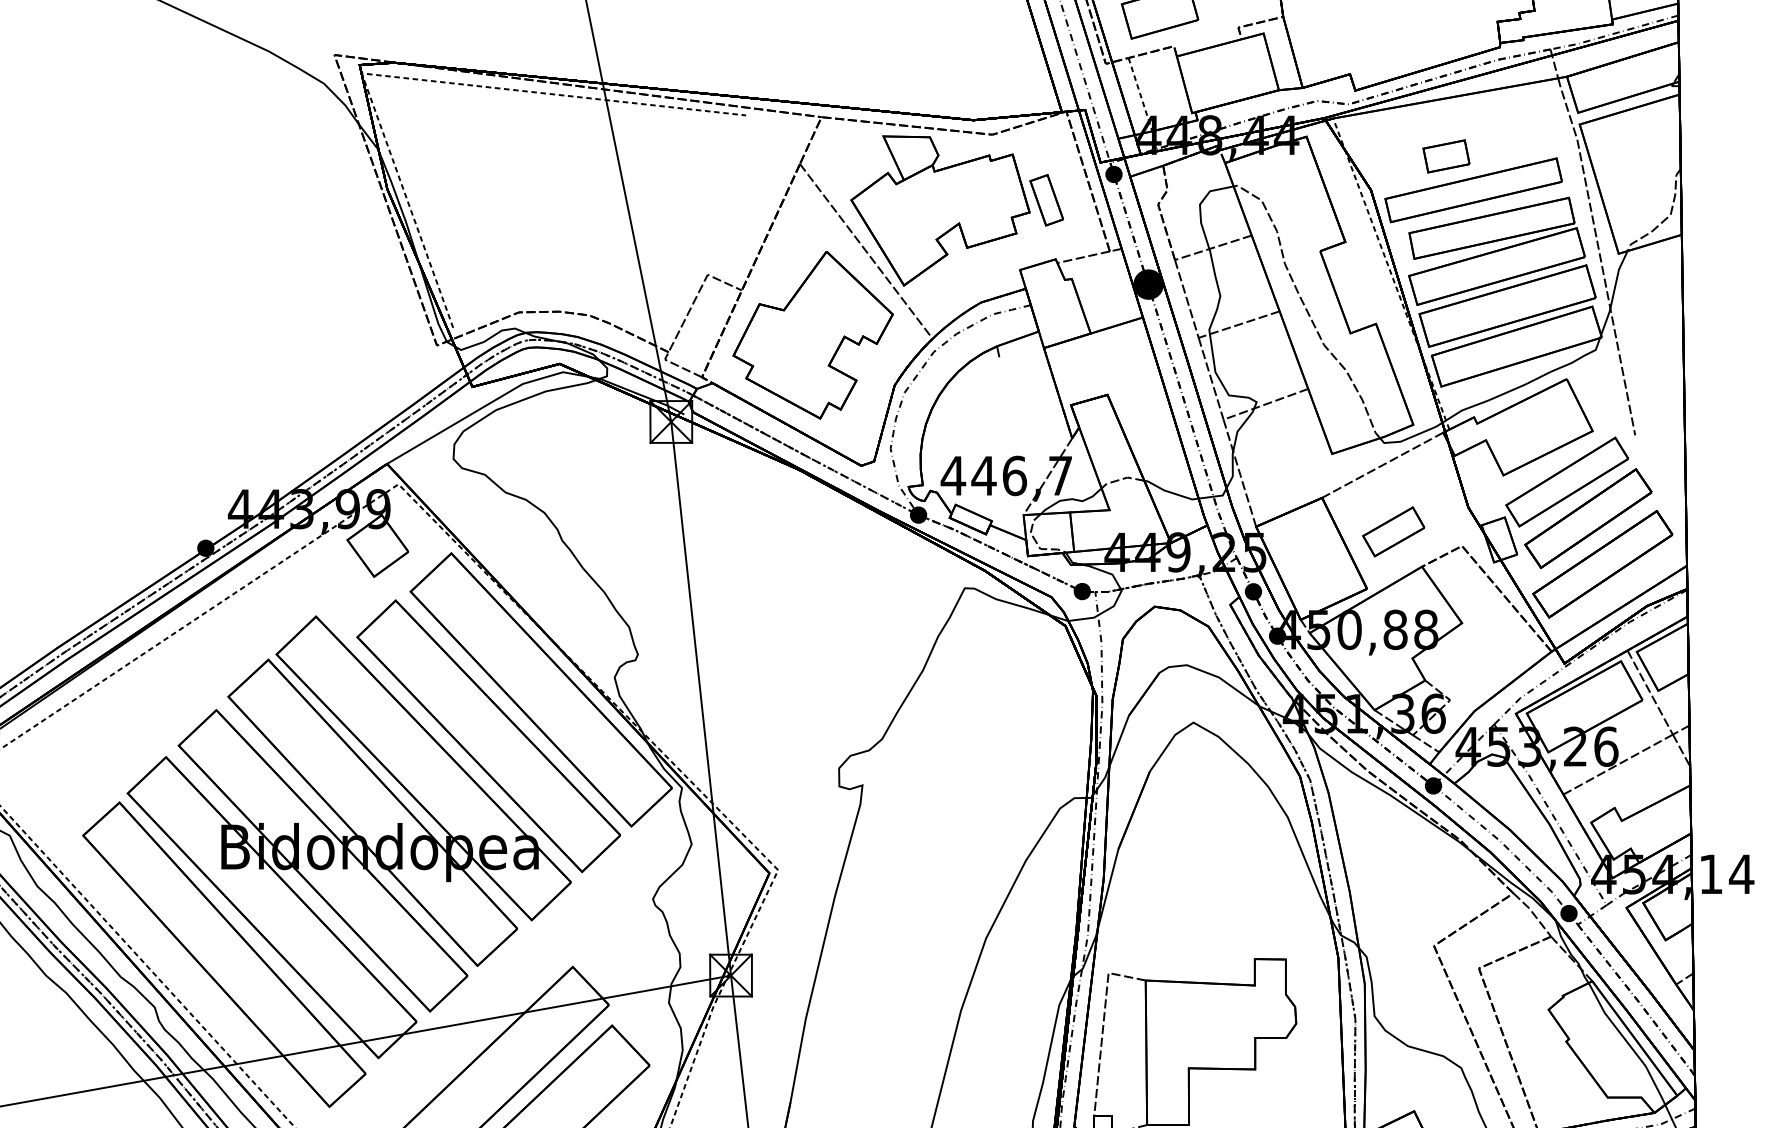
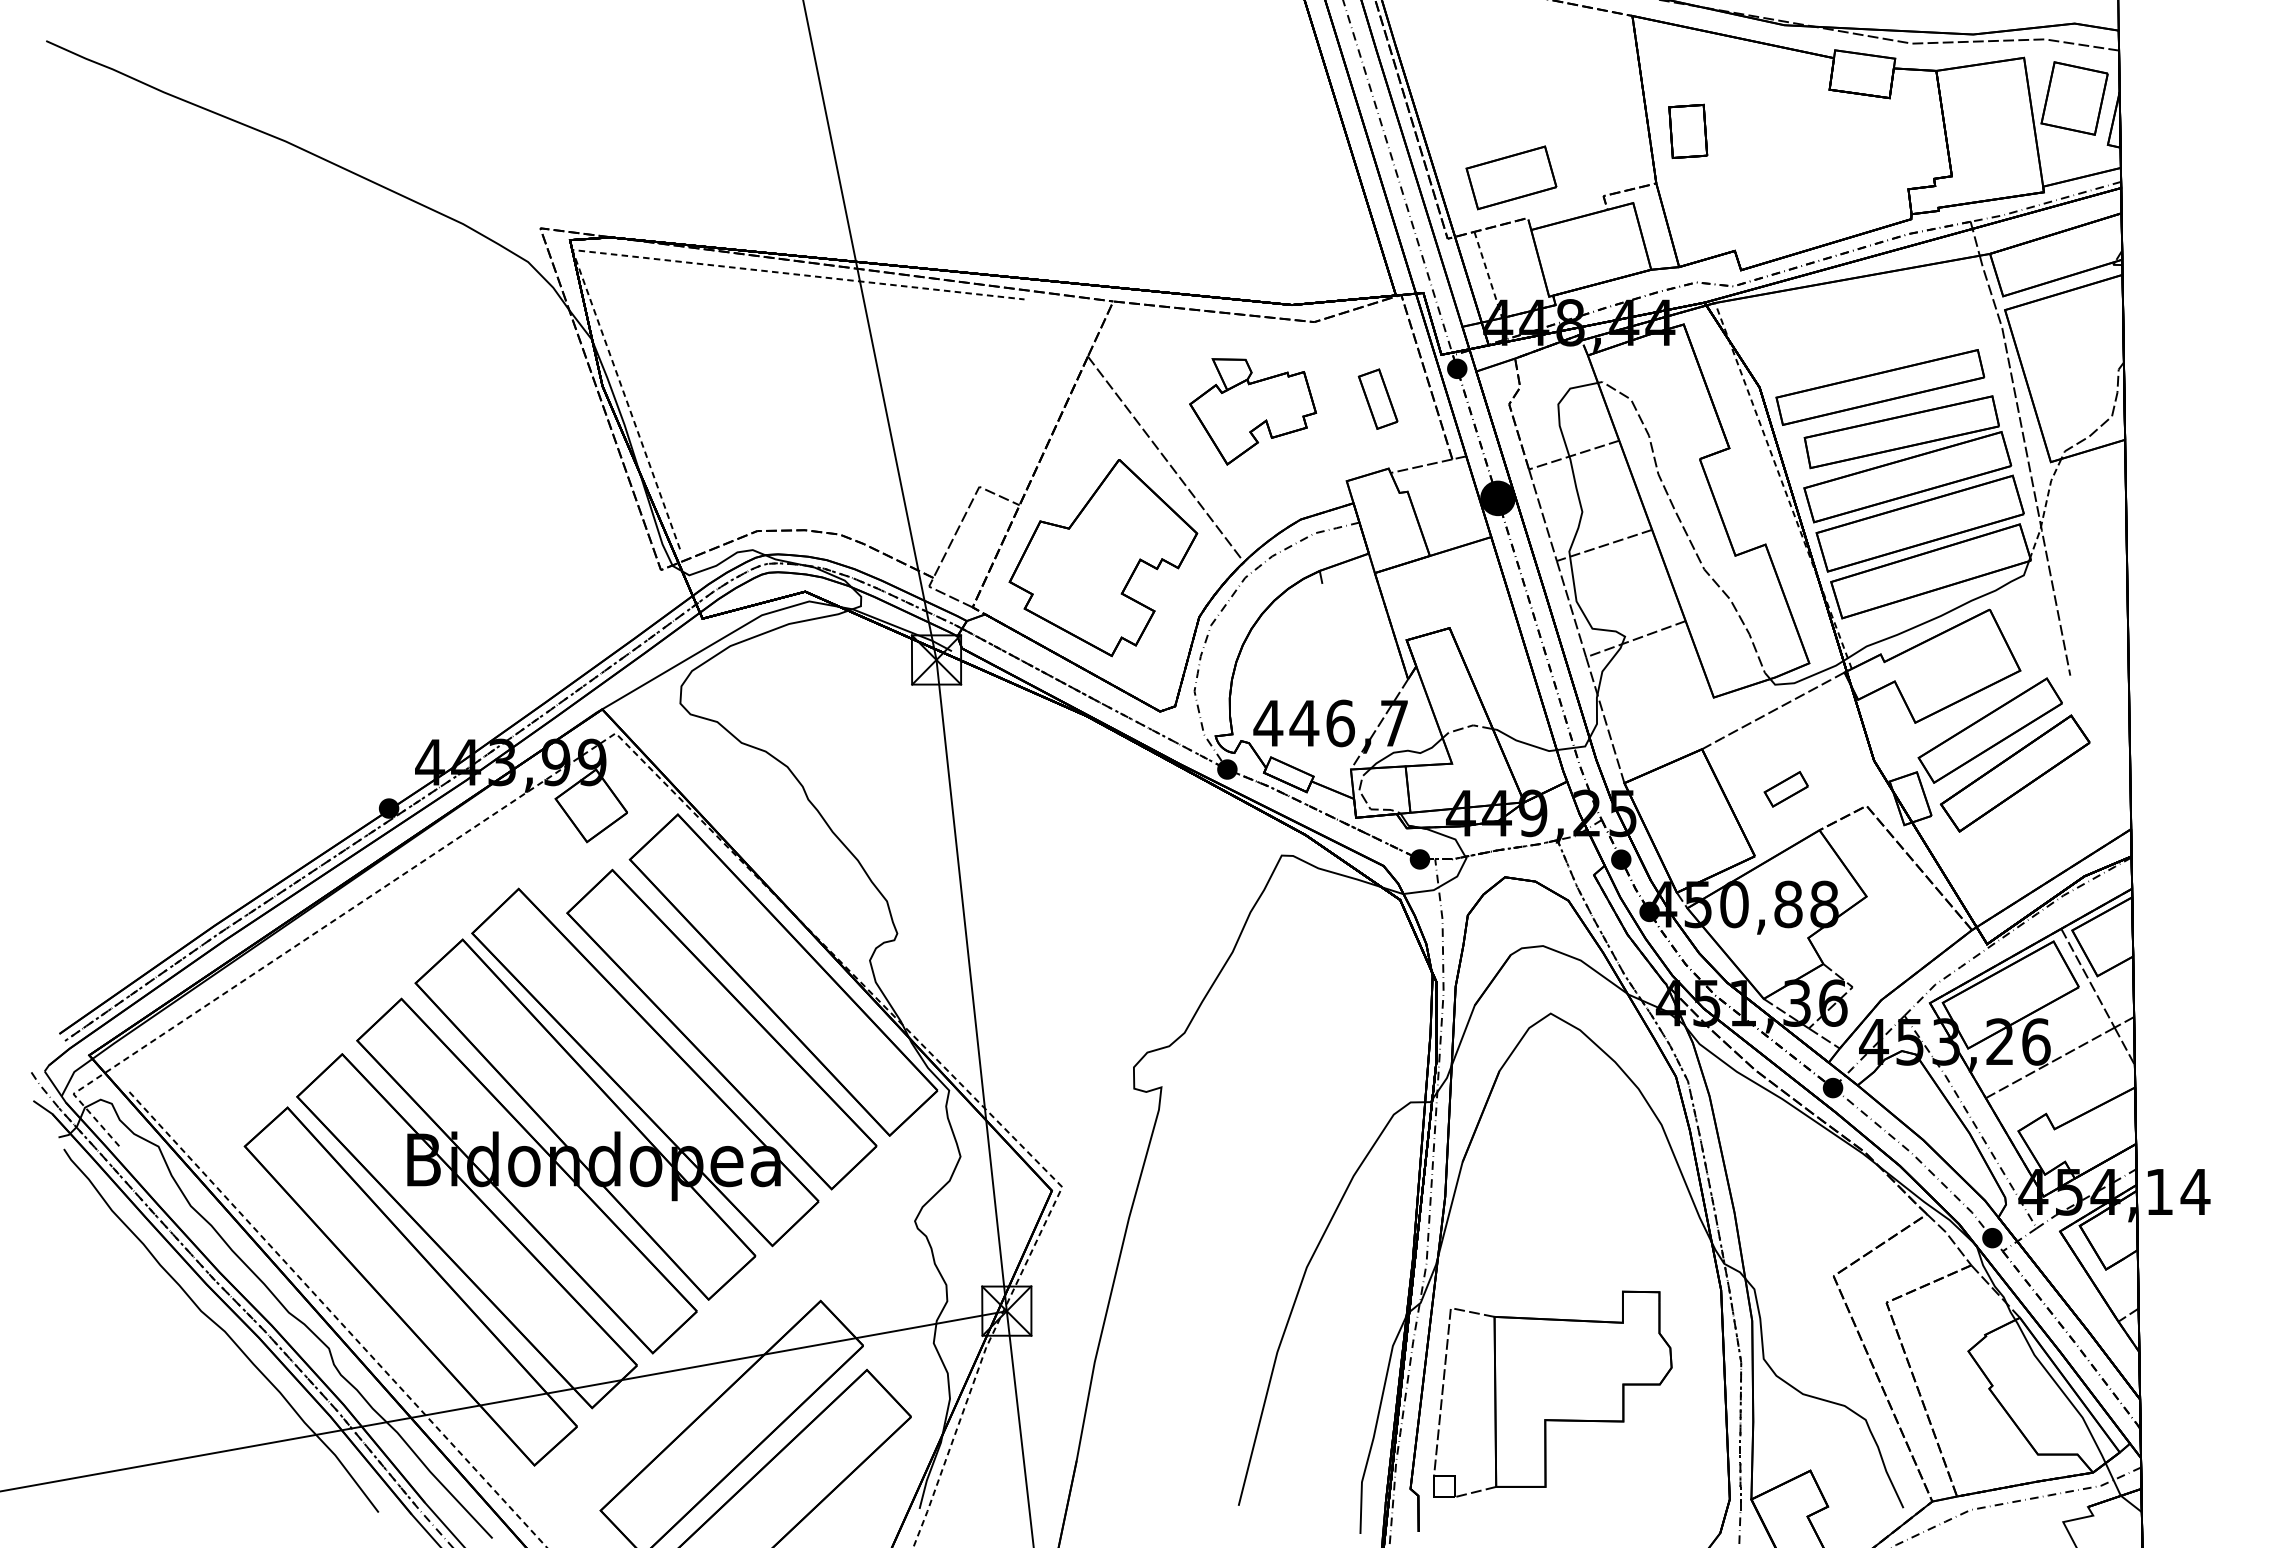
part: (1446, 156) -> (1848, 347), removed
part: (939, 210) -> (1252, 411), size x0.6
line: (1614, 293) -> (2045, 508), solid -> dashed
part: (1393, 532) -> (1786, 789), size x0.6
part: (1602, 564) -> (2031, 827), removed

